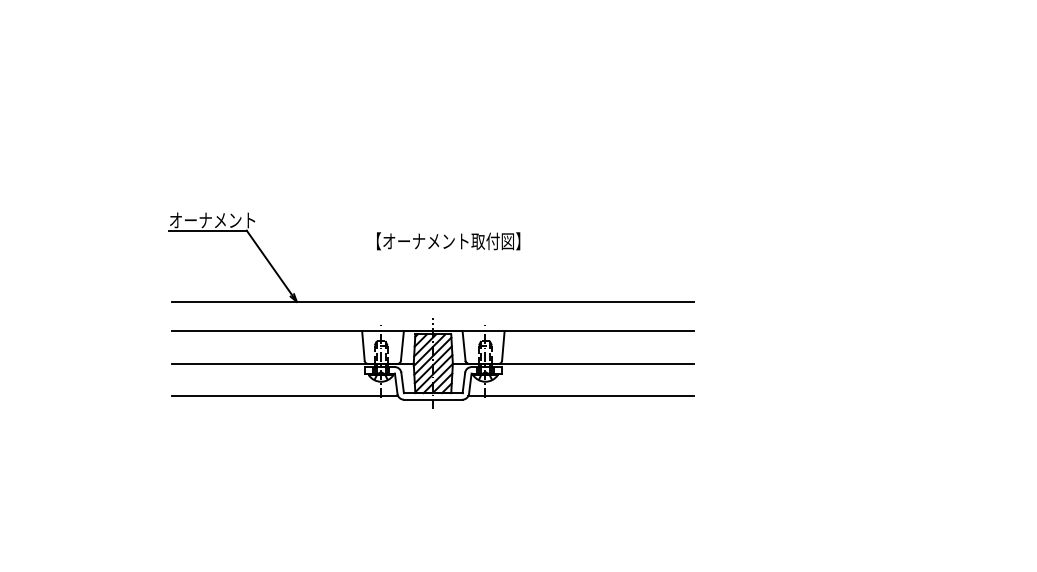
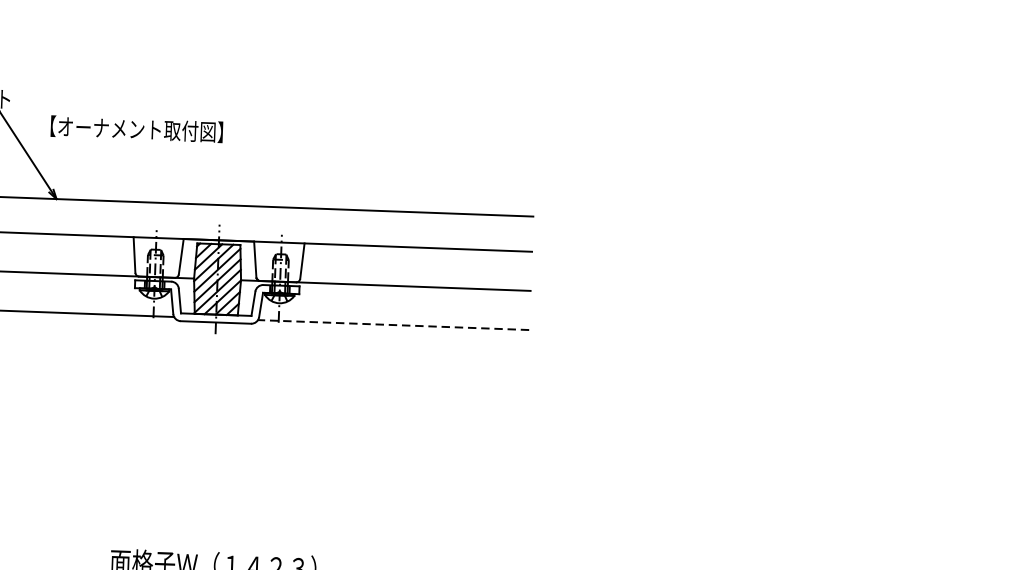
text: (448, 241) -> (136, 129), moved
line: (581, 396) -> (393, 325), solid -> dashed

